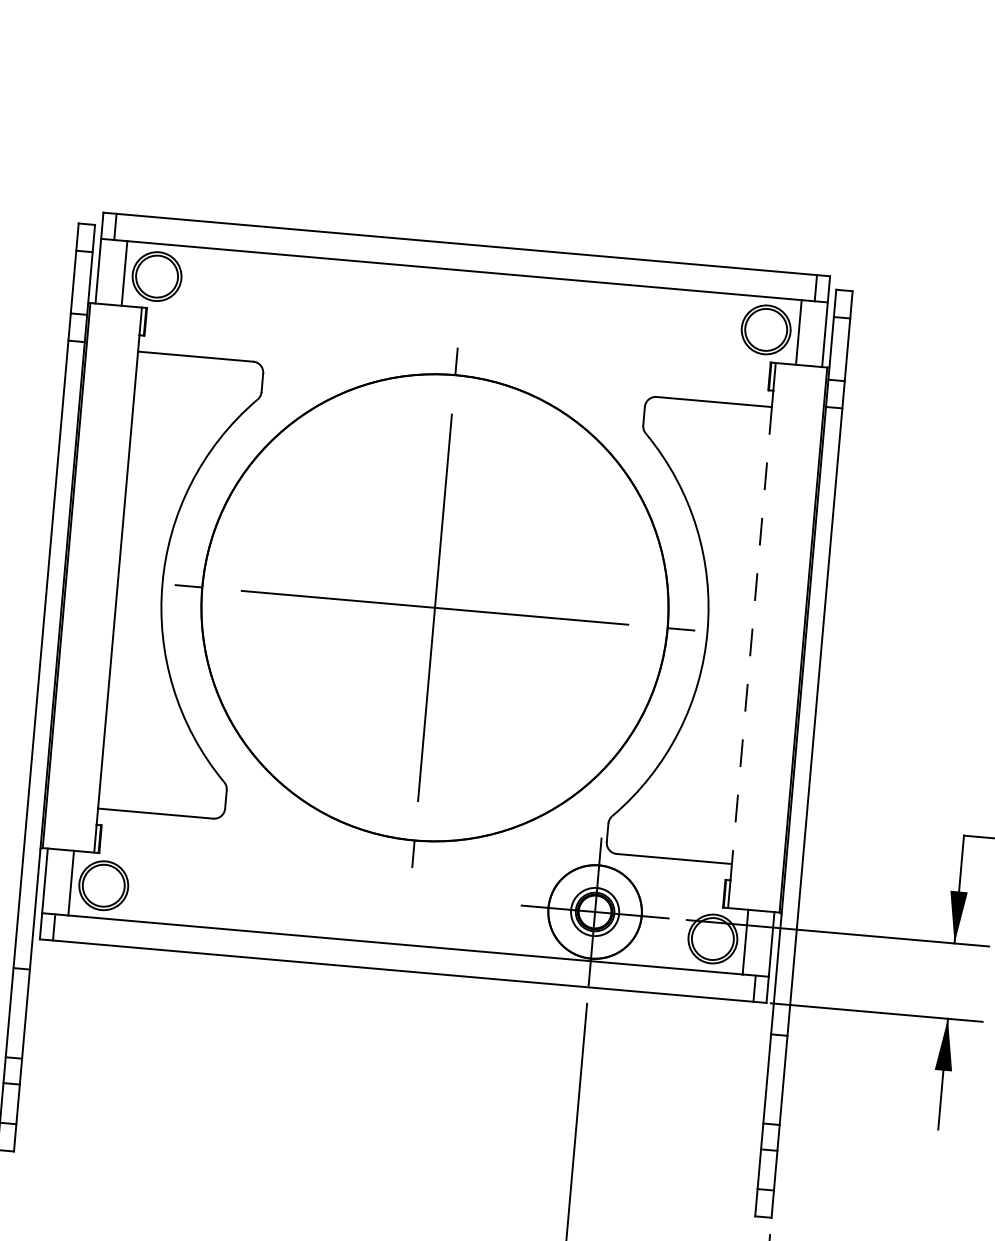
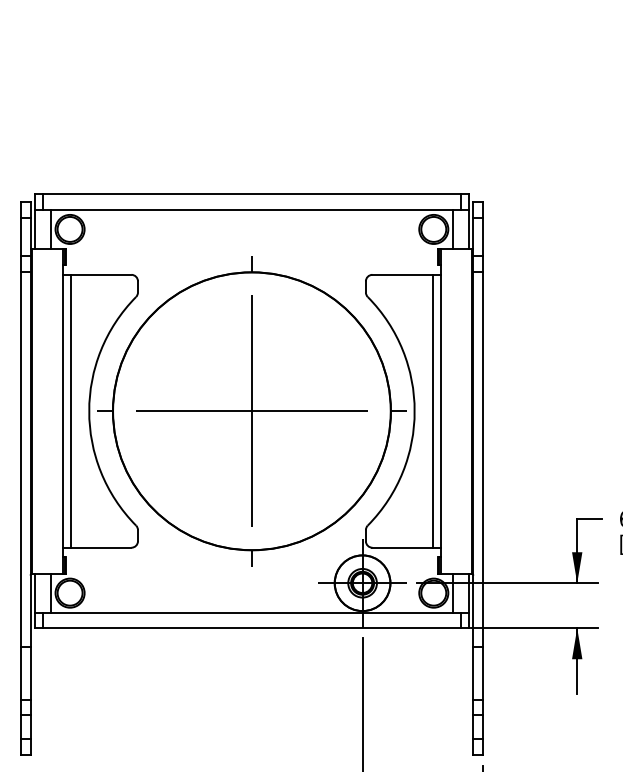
line: (132, 580) -> (71, 410), added
line: (737, 632) -> (432, 410), added
line: (752, 635) -> (441, 411), dashed -> solid

